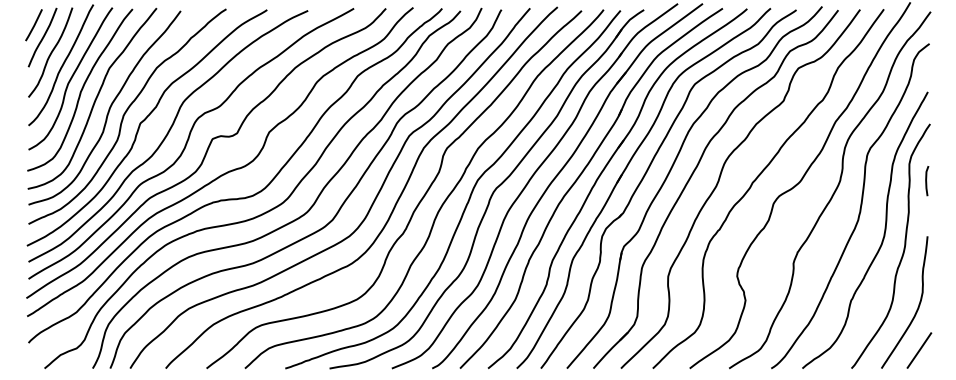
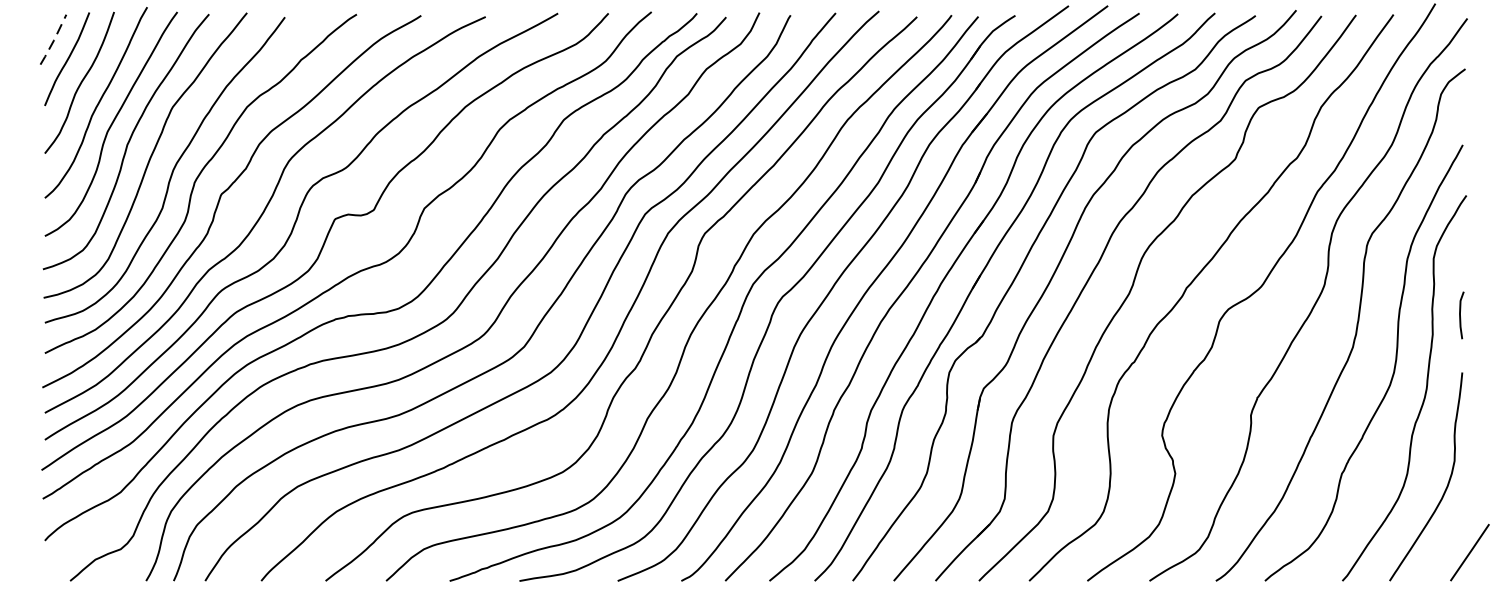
line: (34, 25) -> (54, 40), solid -> dashed
curve: (927, 181) -> (1462, 316), moved
line: (919, 350) -> (1470, 552), moved

